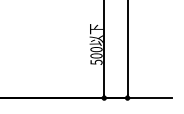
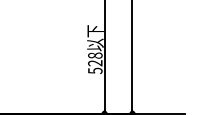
text: (96, 52) -> (95, 59), 500 -> 528

